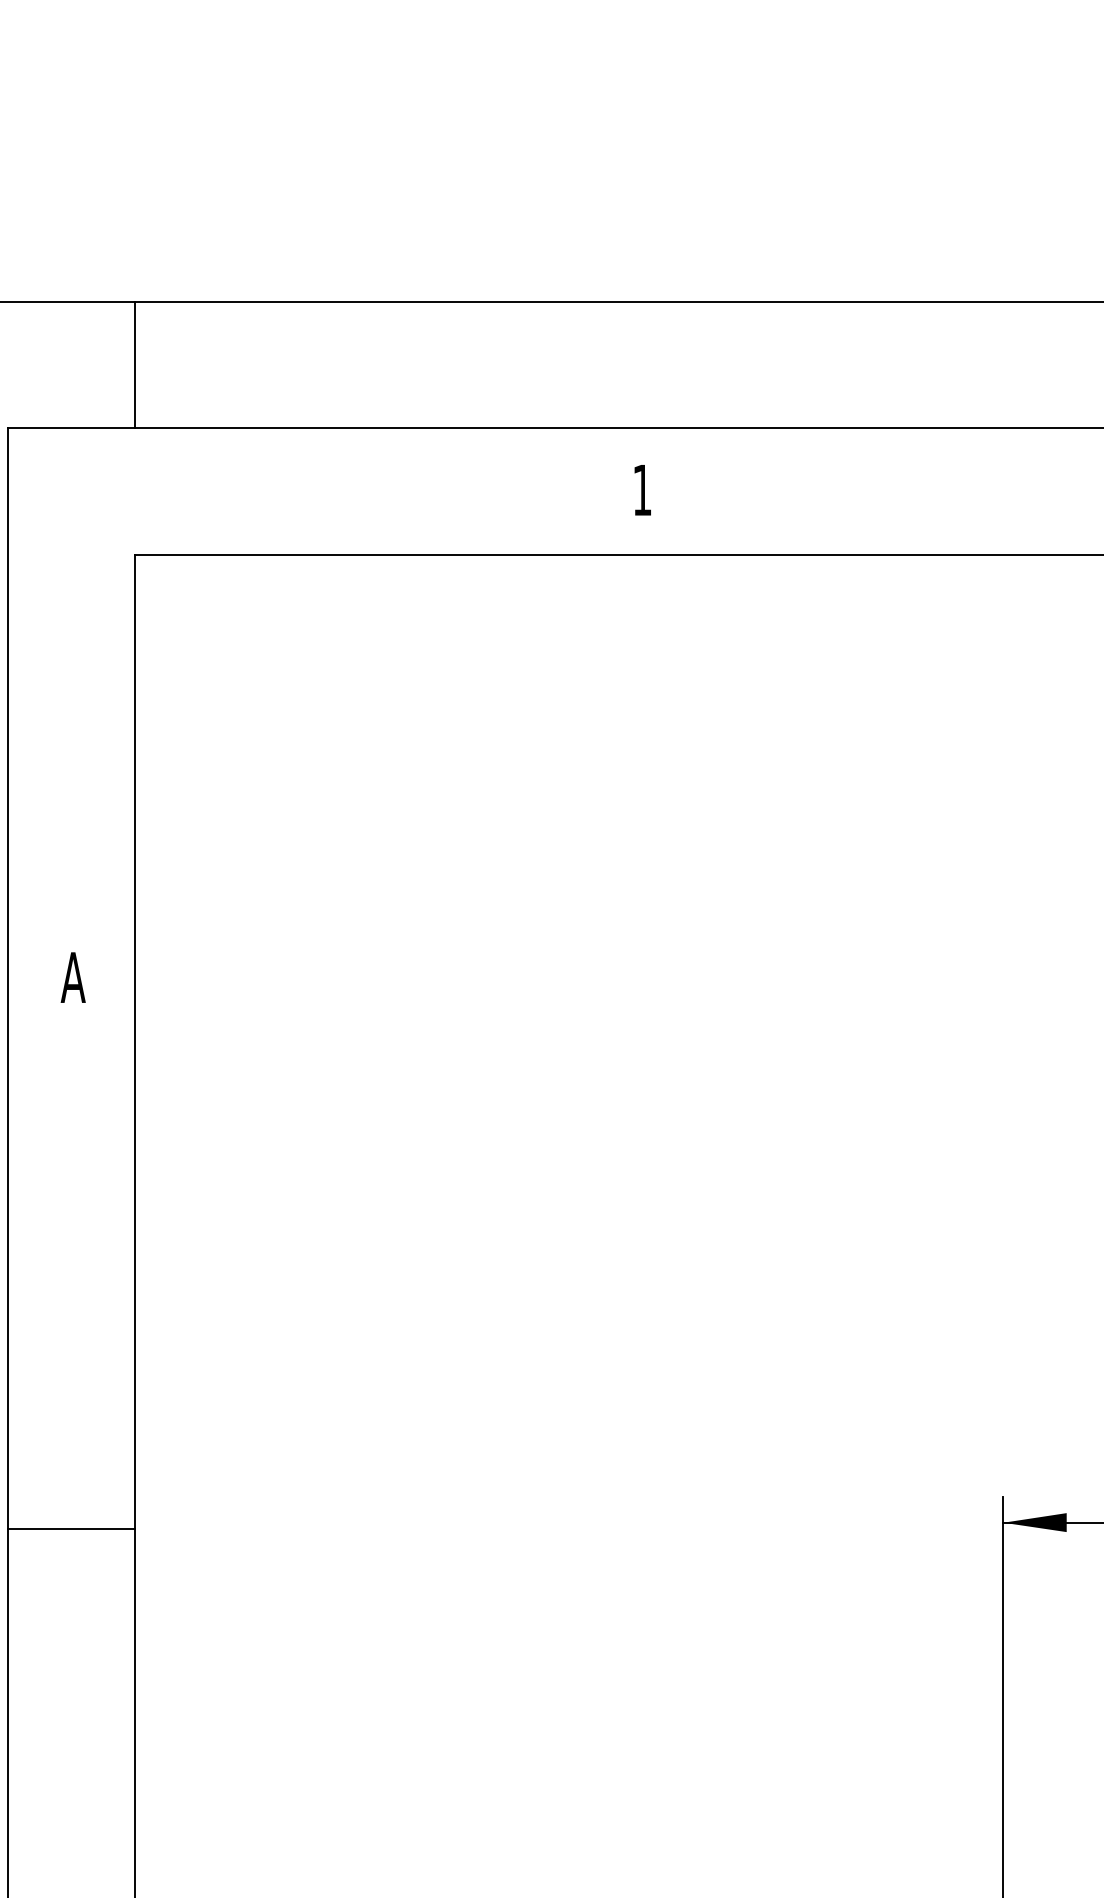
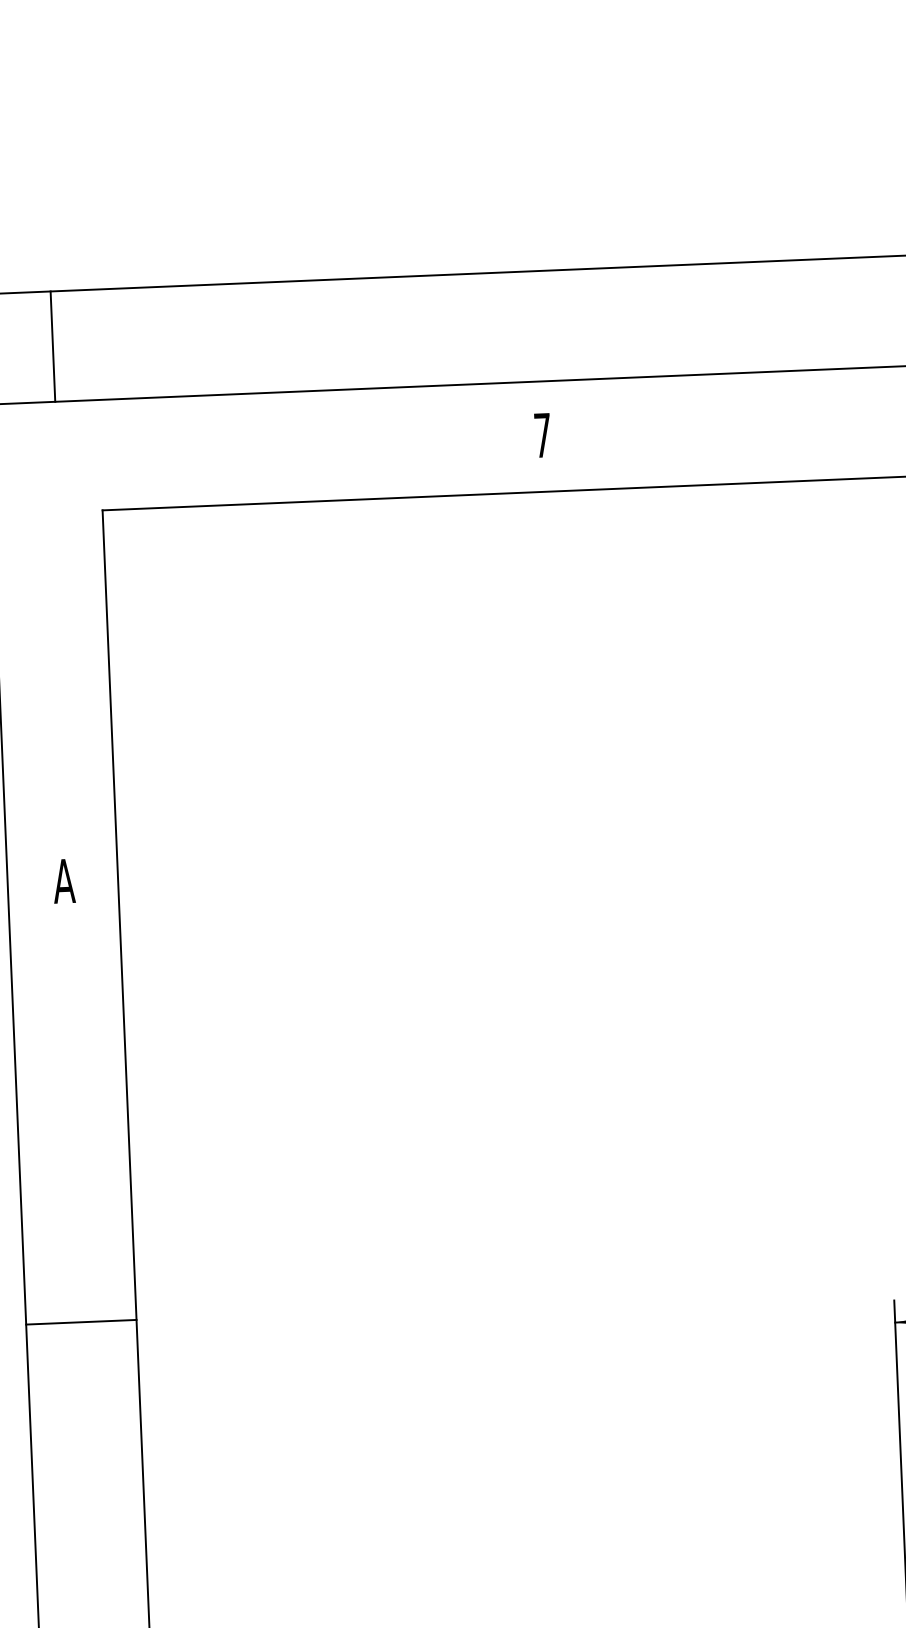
line: (135, 364) -> (53, 346), moved
text: (642, 490) -> (542, 435), 1 -> 7
line: (71, 1529) -> (81, 1322), moved

